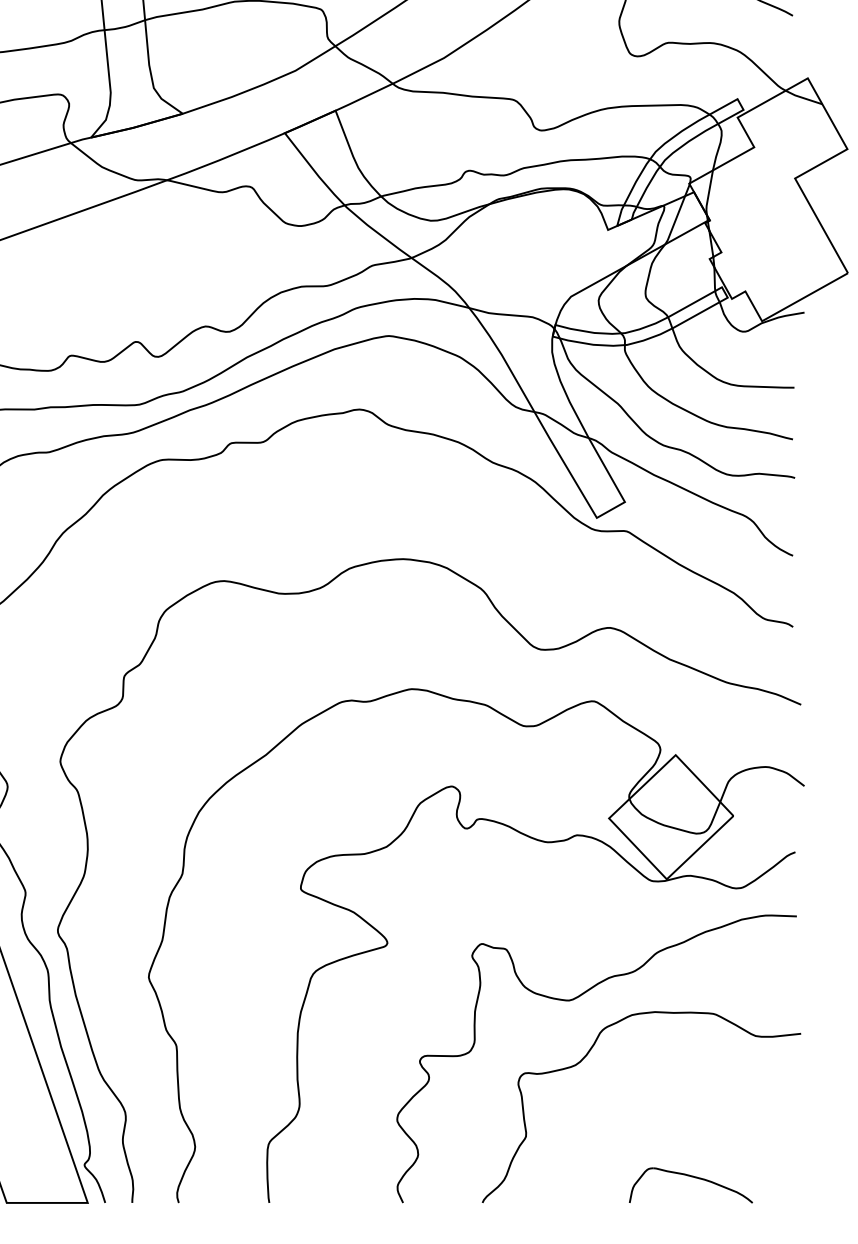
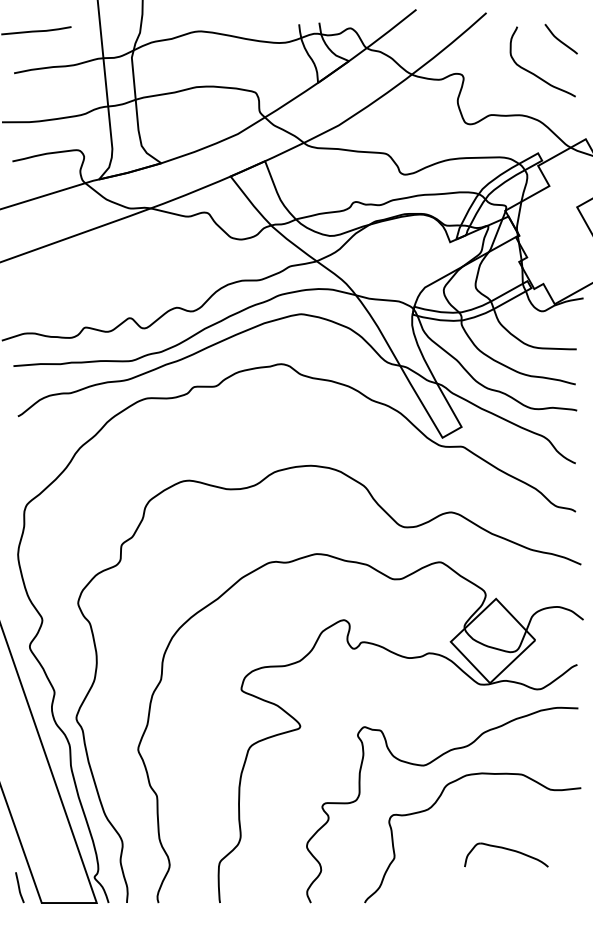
part: (691, 1184) -> (506, 854), moved

